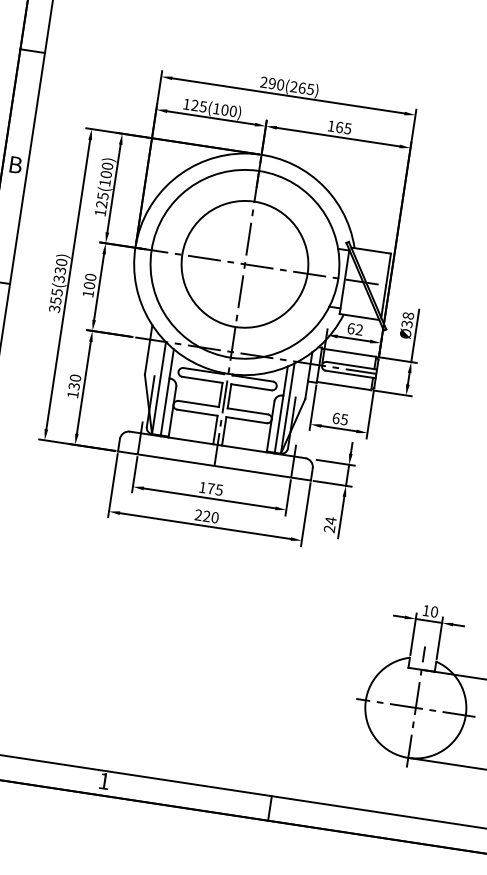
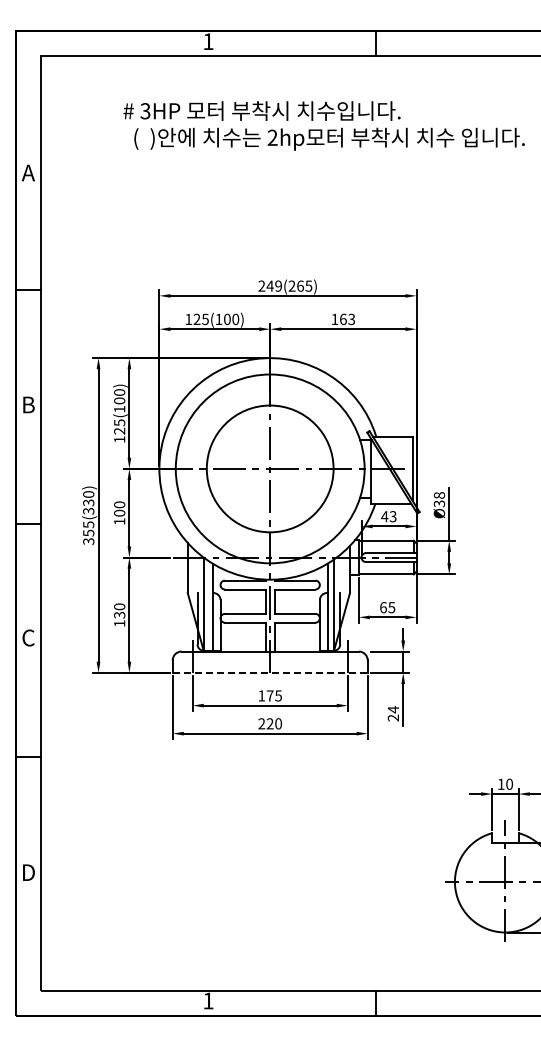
text: (275, 83) -> (273, 285), 290(265) -> 249(265)
text: (347, 127) -> (351, 318), 165 -> 163
text: (354, 329) -> (388, 516), 62 -> 43
line: (214, 465) -> (270, 672), solid -> dashed

